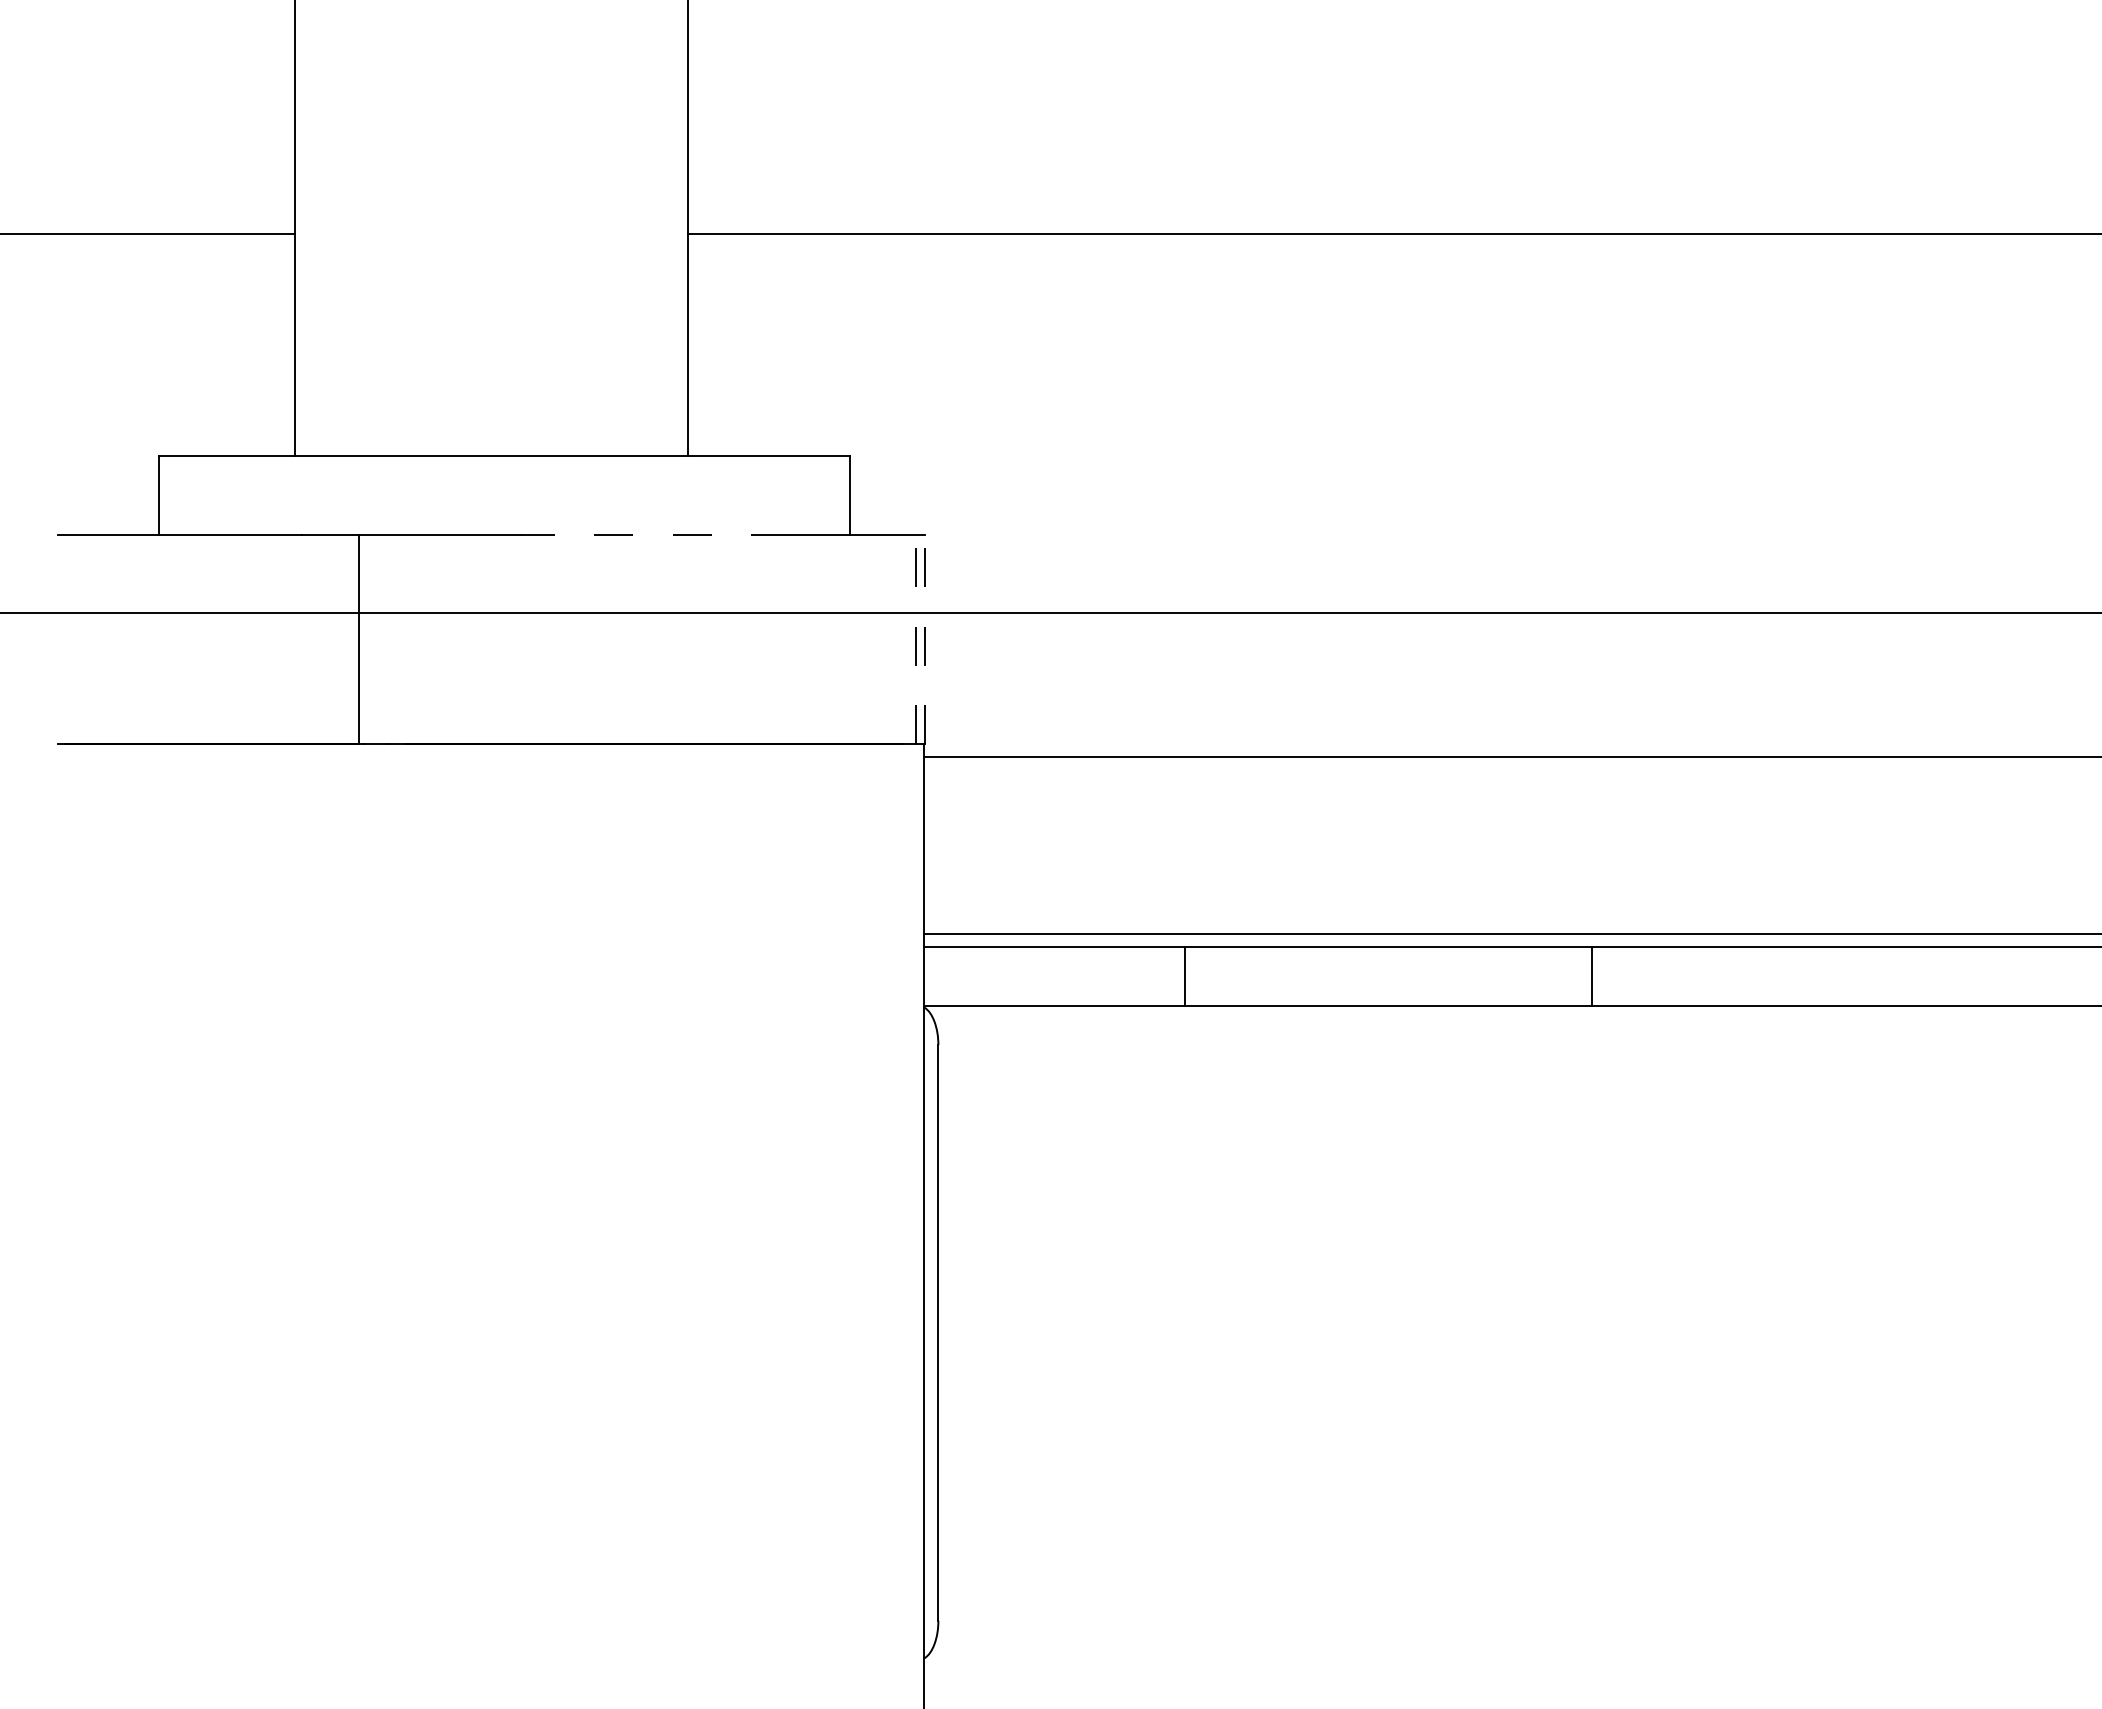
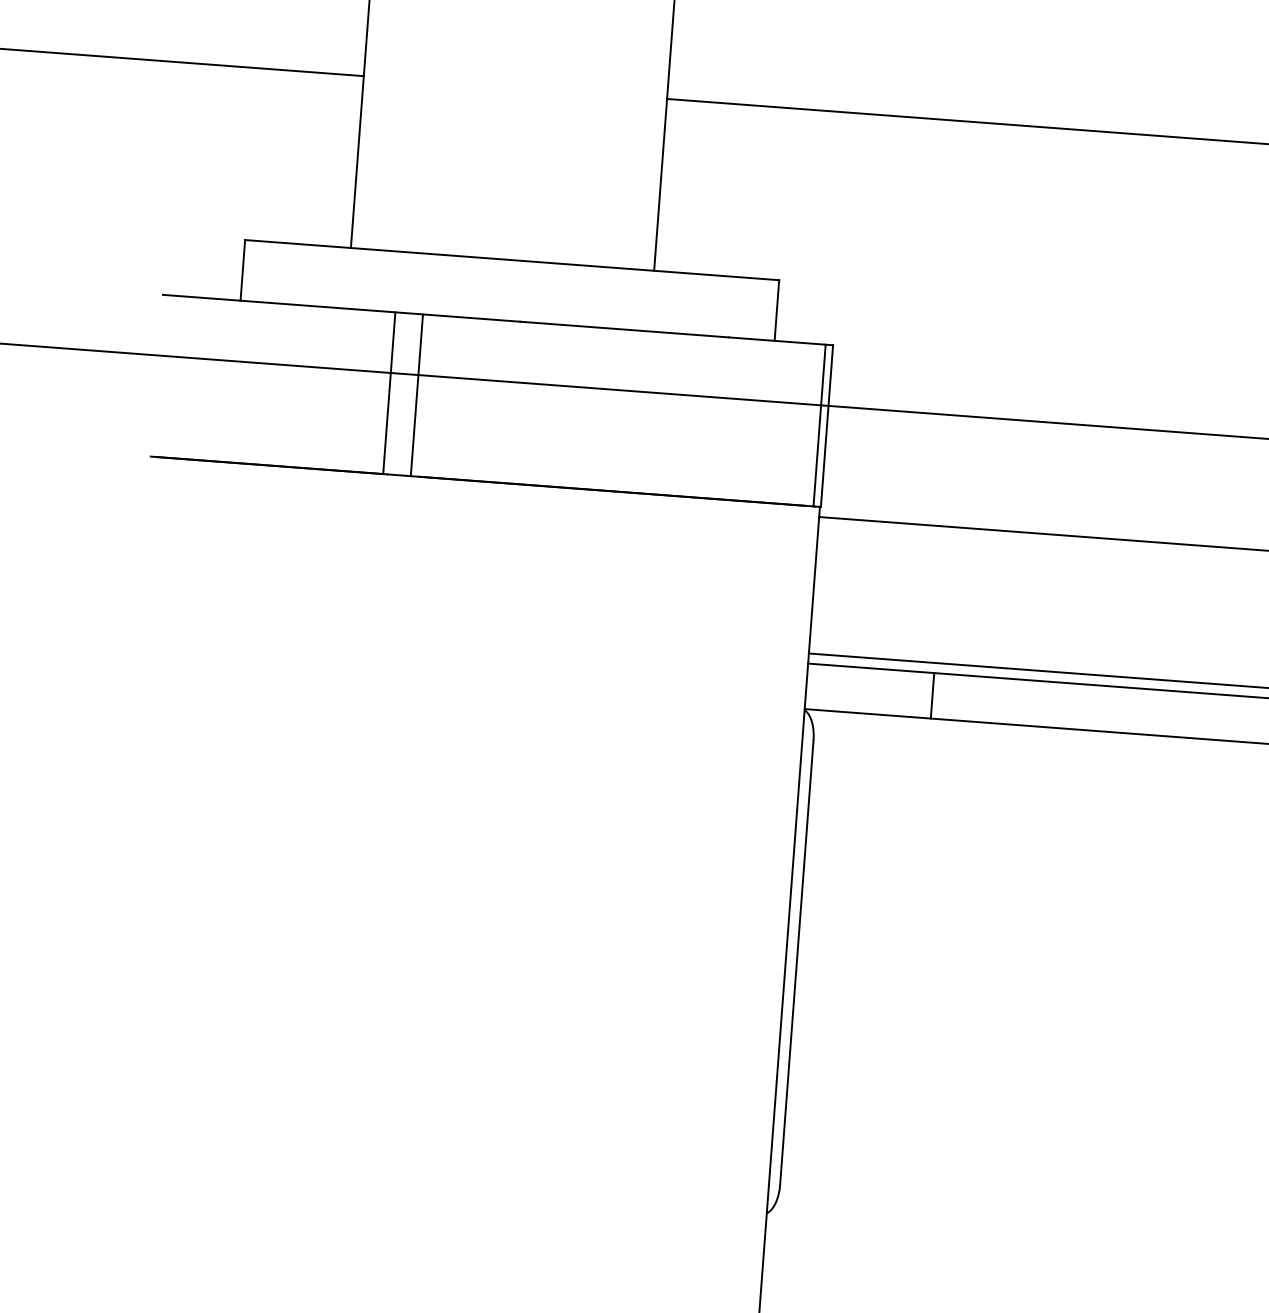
line: (655, 534) -> (624, 329), dashed -> solid
line: (394, 639) -> (416, 395), added
line: (915, 639) -> (819, 425), dashed -> solid
line: (925, 639) -> (827, 426), dashed -> solid
line: (1185, 976) -> (932, 695), moved

